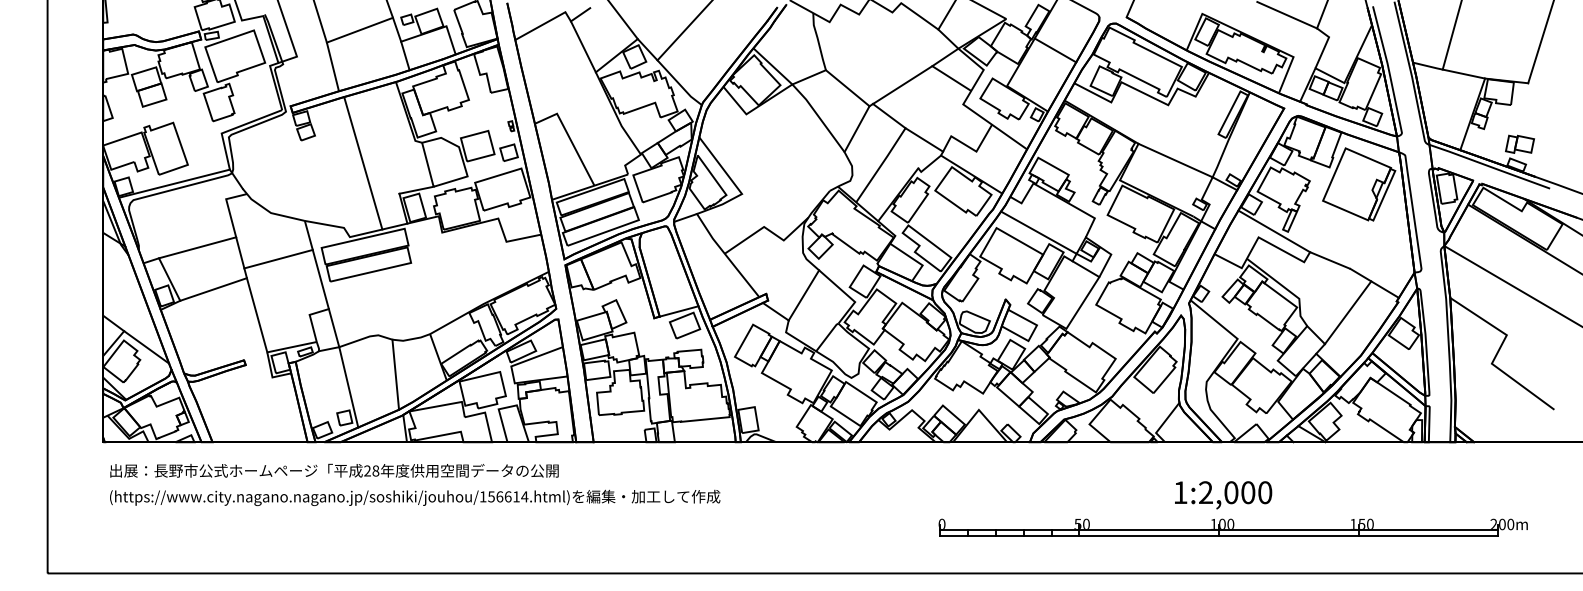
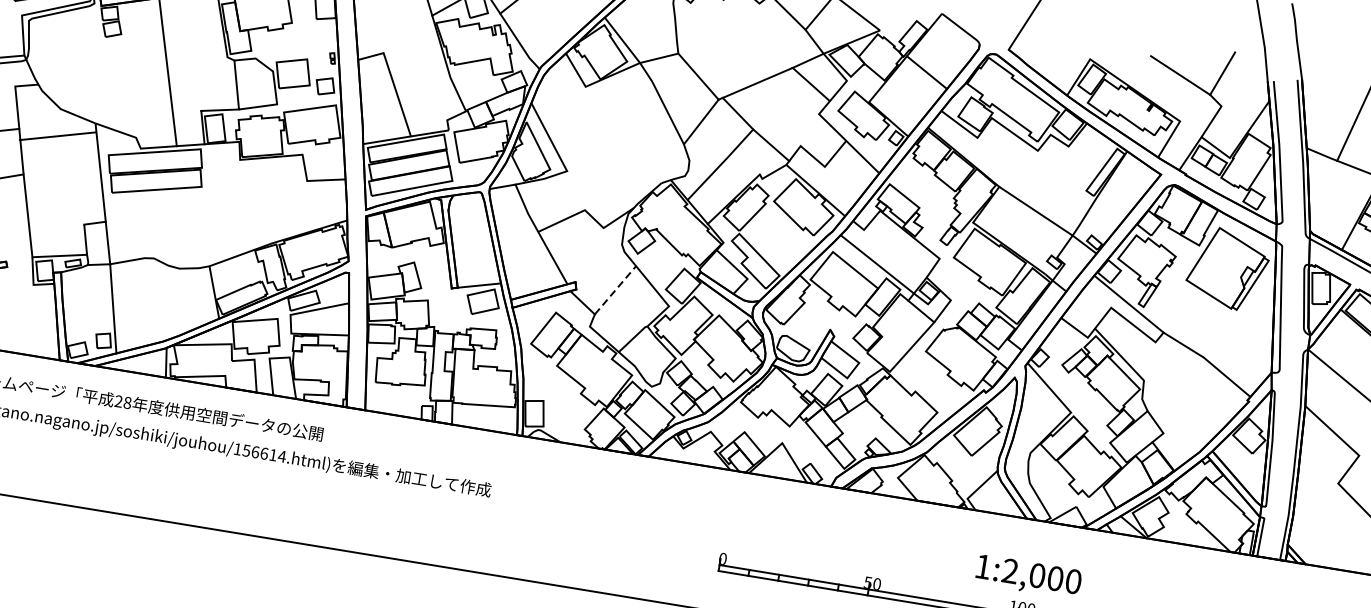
line: (278, 258) -> (58, 135), moved
line: (804, 295) -> (616, 290), solid -> dashed
line: (1347, 312) -> (1193, 403), removed
line: (395, 374) -> (165, 303), removed

